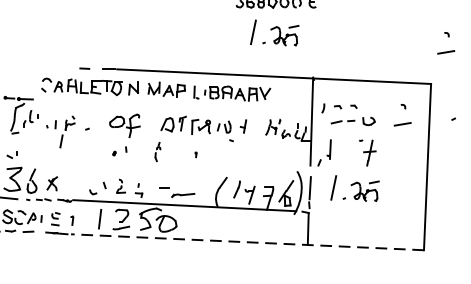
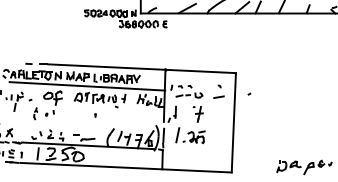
part: (274, 32) -> (142, 42), removed
part: (445, 42) -> (244, 48), removed
line: (182, 106) -> (87, 86), added
part: (157, 151) -> (35, 113), moved
line: (247, 241) -> (126, 167), dashed -> solid

